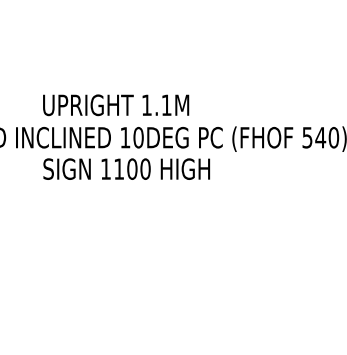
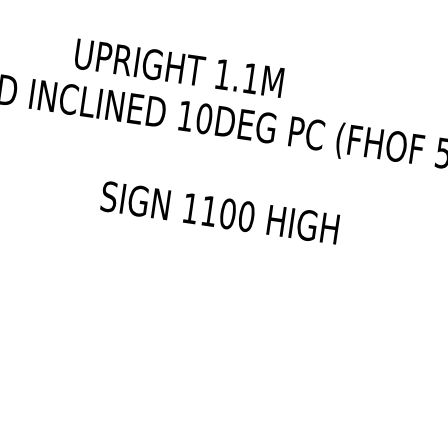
text: (126, 168) -> (219, 211), moved

